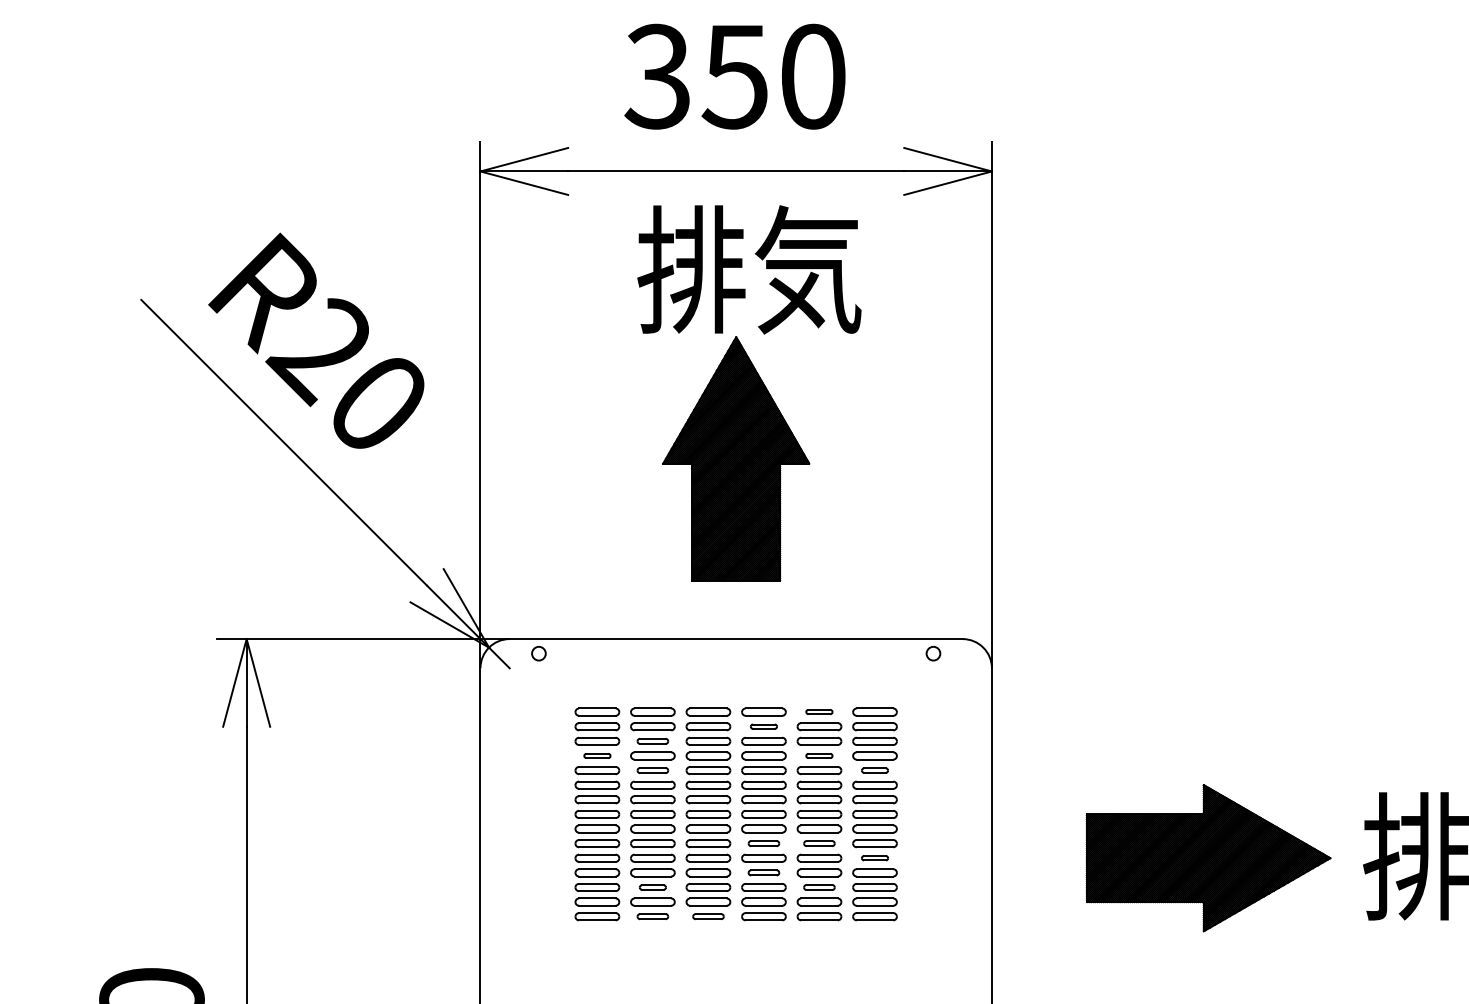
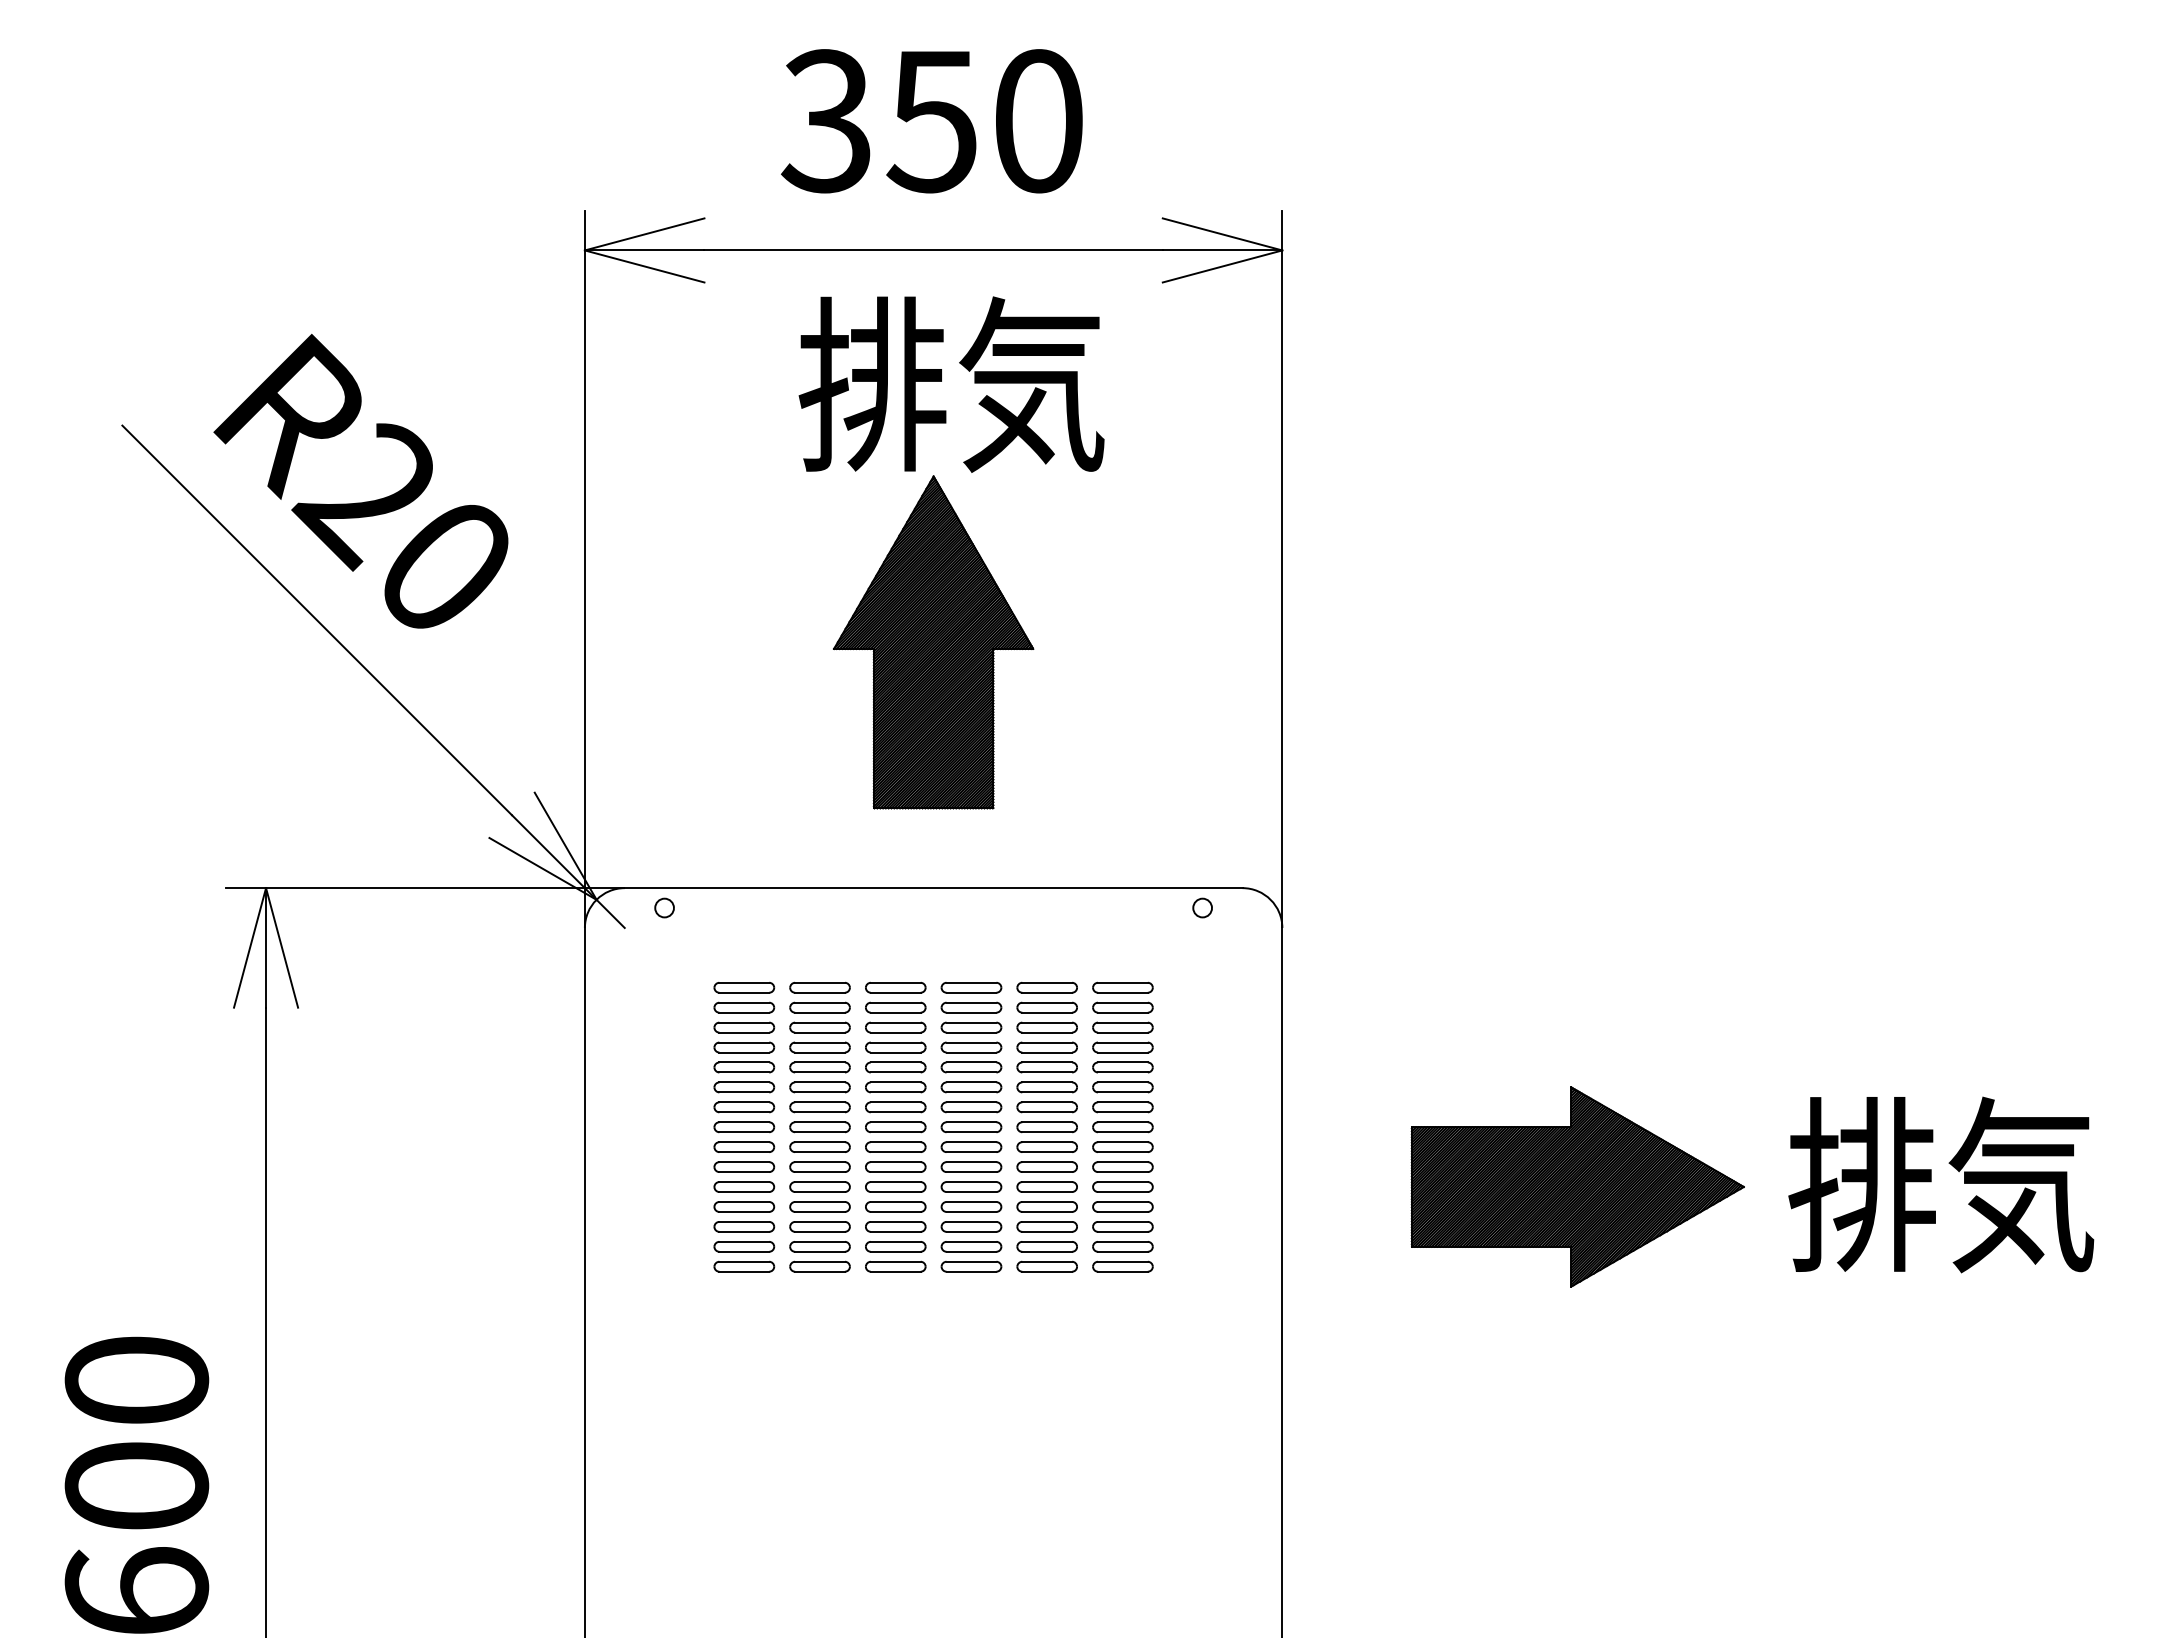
part: (818, 711) -> (1046, 987), size x1.67
part: (763, 726) -> (971, 1007), size x1.67
part: (652, 741) -> (819, 1027), size x1.43
part: (597, 755) -> (744, 1047), size x1.67
part: (818, 755) -> (1046, 1047), size x1.67
part: (652, 770) -> (819, 1067), size x1.43
part: (874, 770) -> (1122, 1067), size x1.67
part: (763, 843) -> (971, 1166), size x1.43
part: (818, 843) -> (1046, 1166), size x1.43
part: (874, 857) -> (1122, 1186), size x1.67
part: (763, 872) -> (971, 1206), size x1.43
part: (652, 887) -> (819, 1226), size x1.67
part: (818, 887) -> (1046, 1226), size x1.43
part: (652, 916) -> (819, 1266), size x1.43
part: (708, 916) -> (895, 1266), size x1.43

